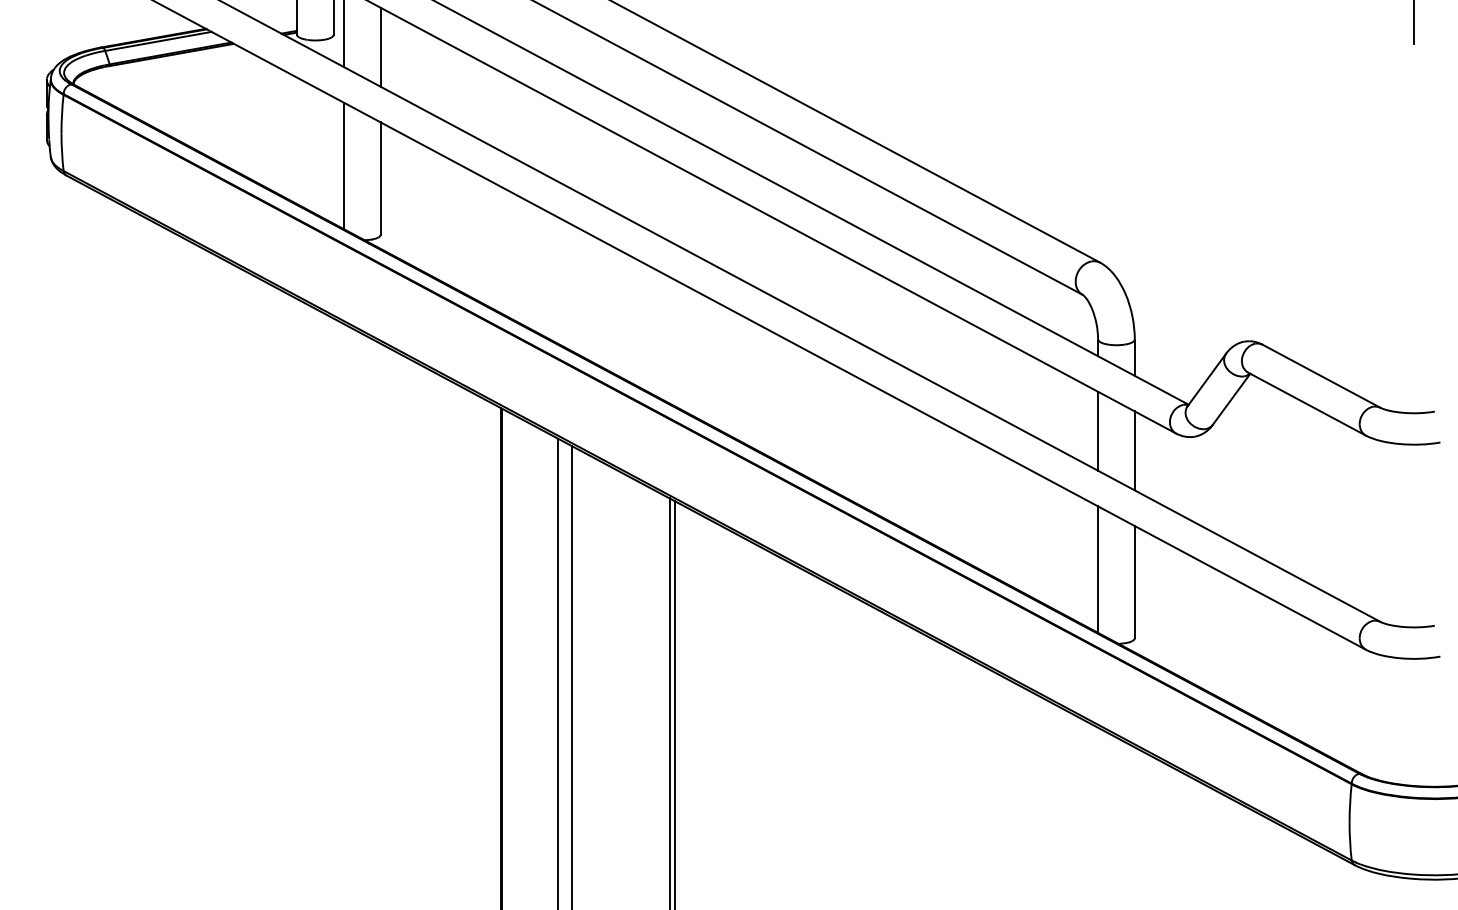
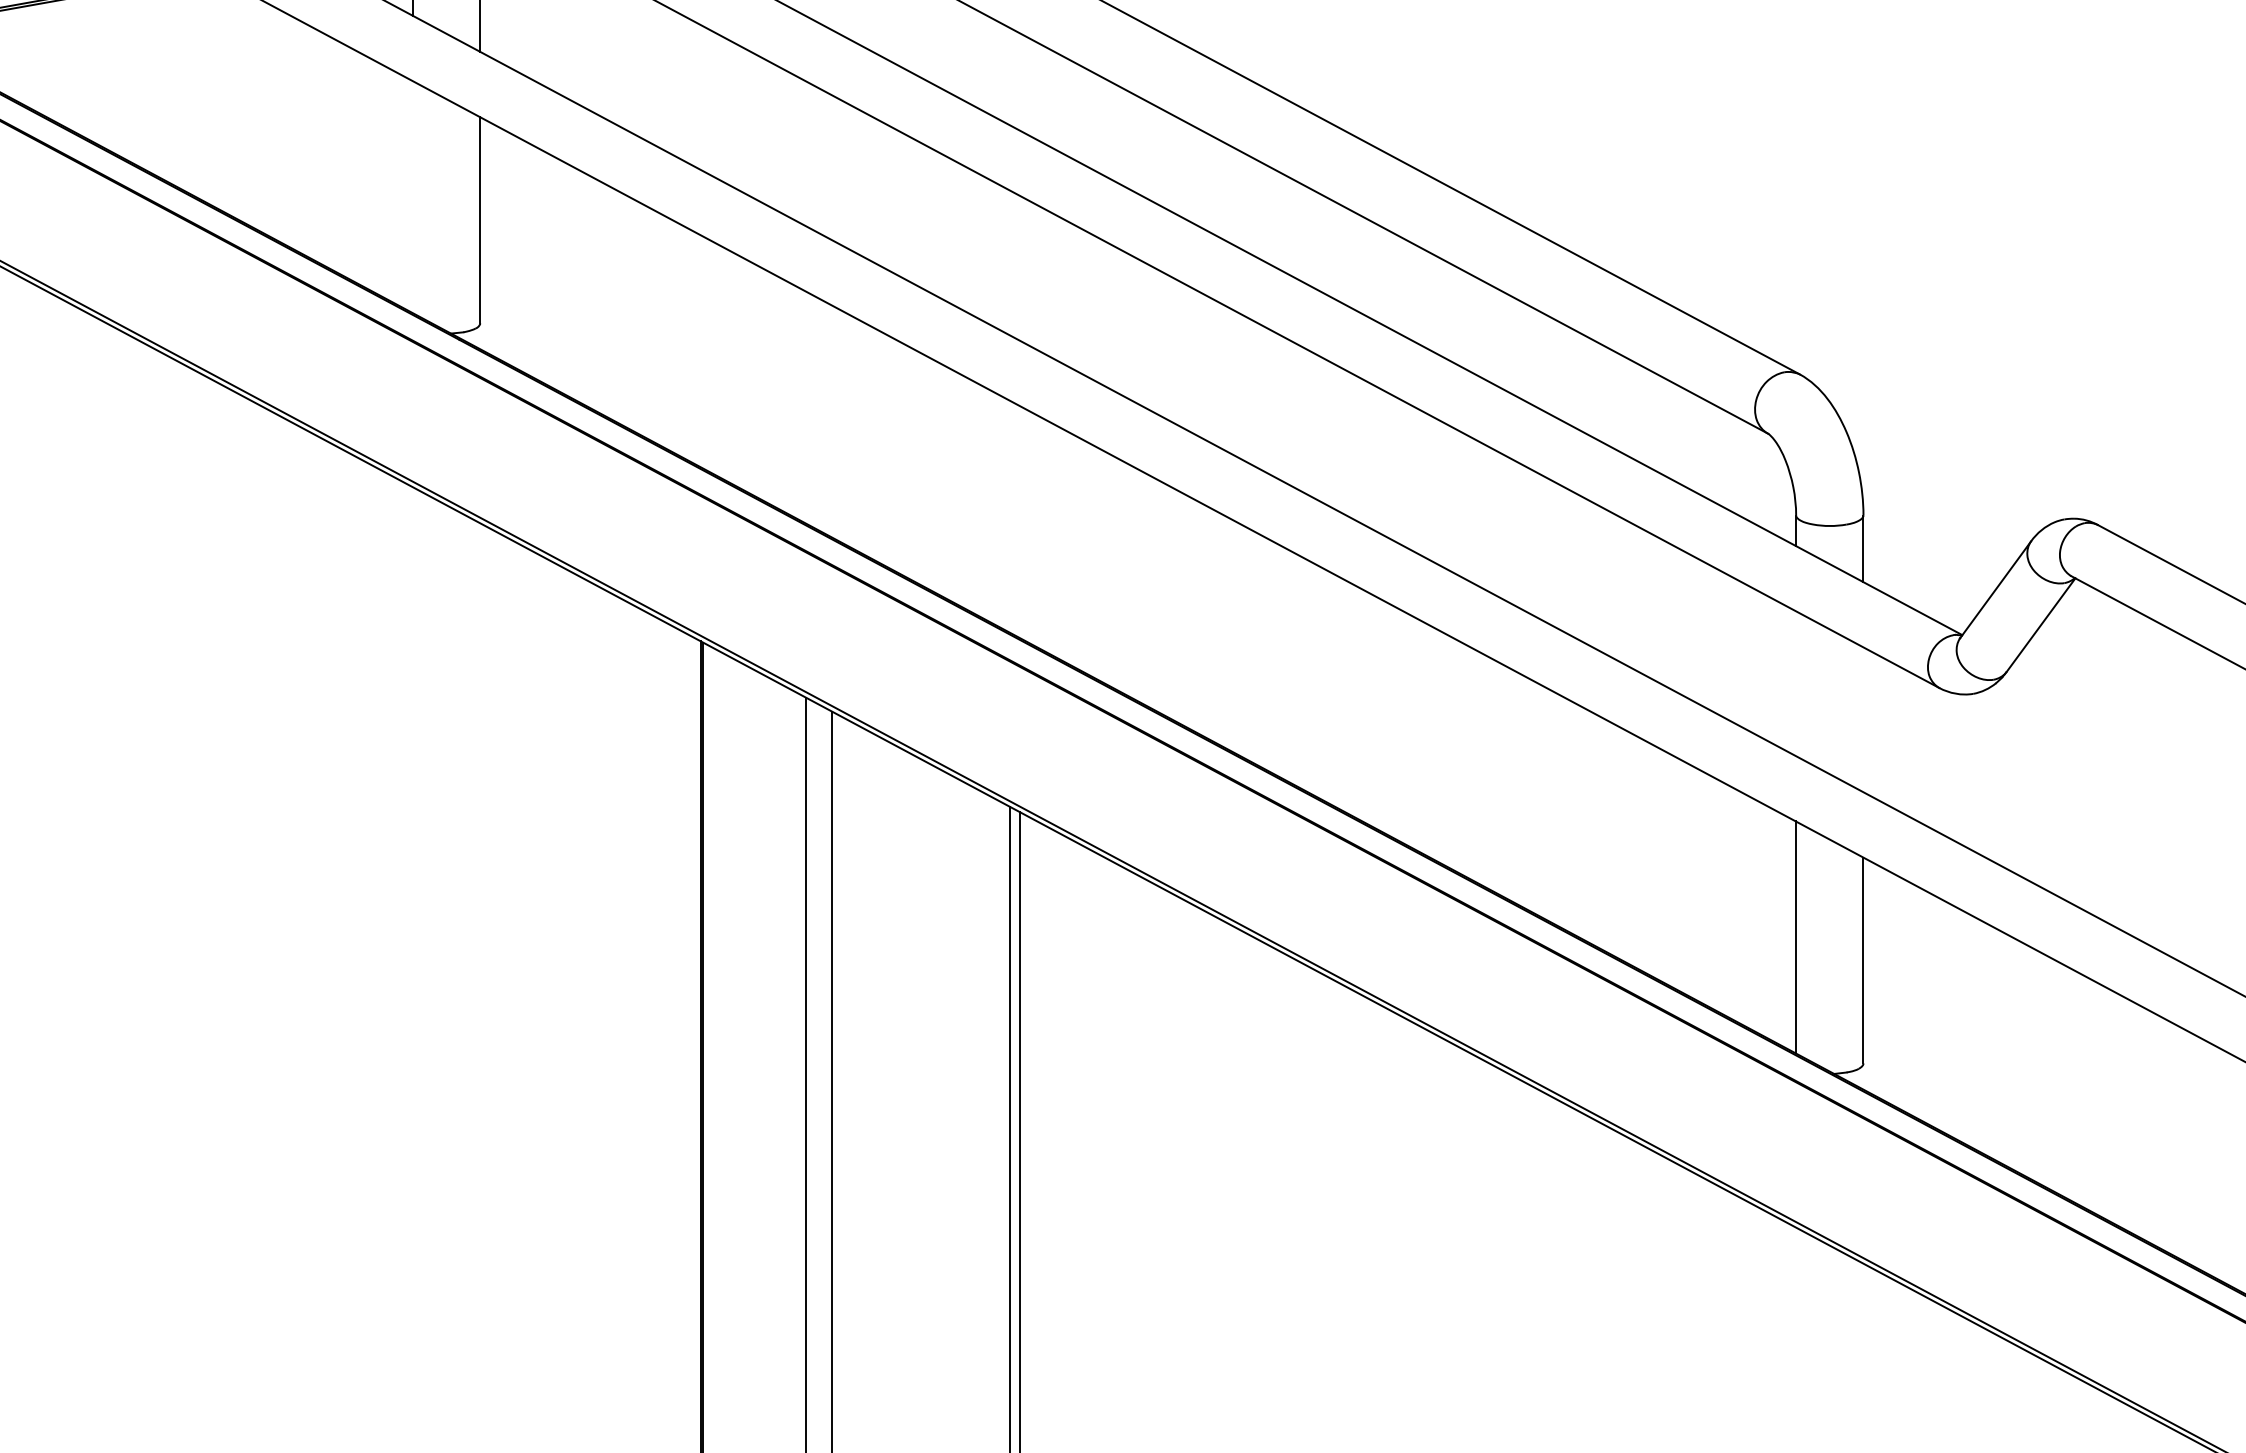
line: (344, 165) -> (413, 196), removed
line: (1098, 430) -> (1796, 682), removed
line: (1134, 450) -> (1862, 719), removed

